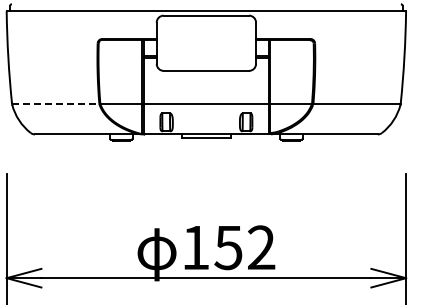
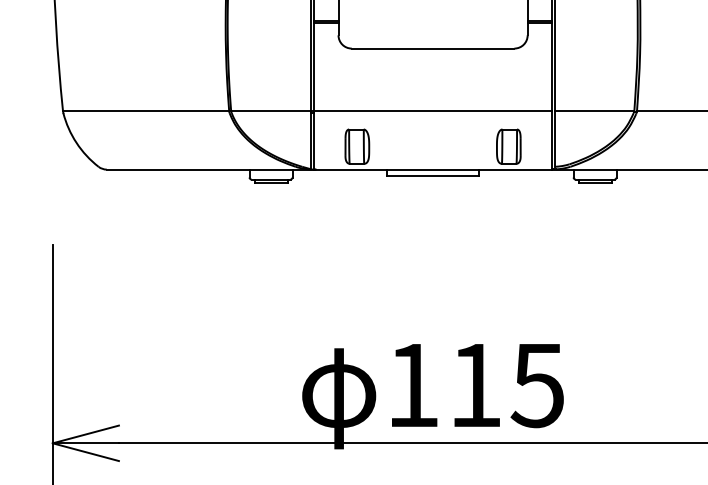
line: (55, 103) -> (145, 110), dashed -> solid
text: (244, 247) -> (505, 384), 152 -> 115

